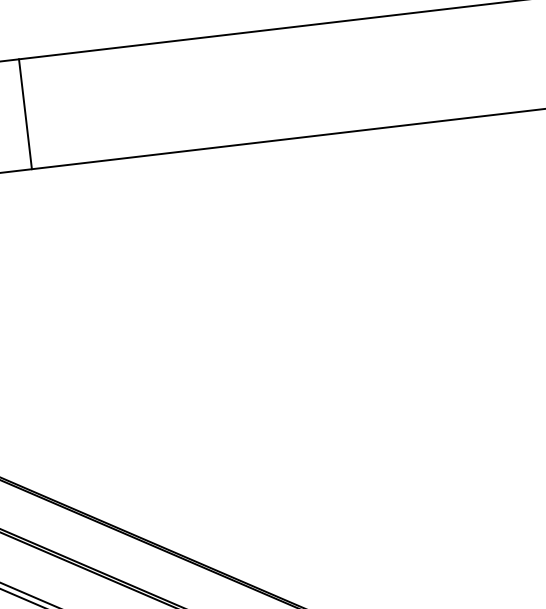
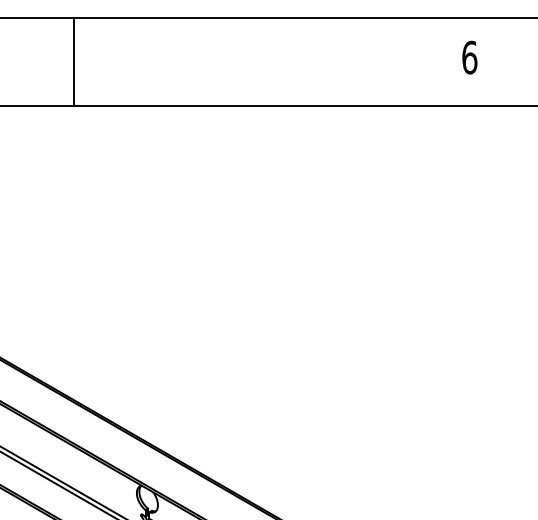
line: (25, 113) -> (73, 61), moved

